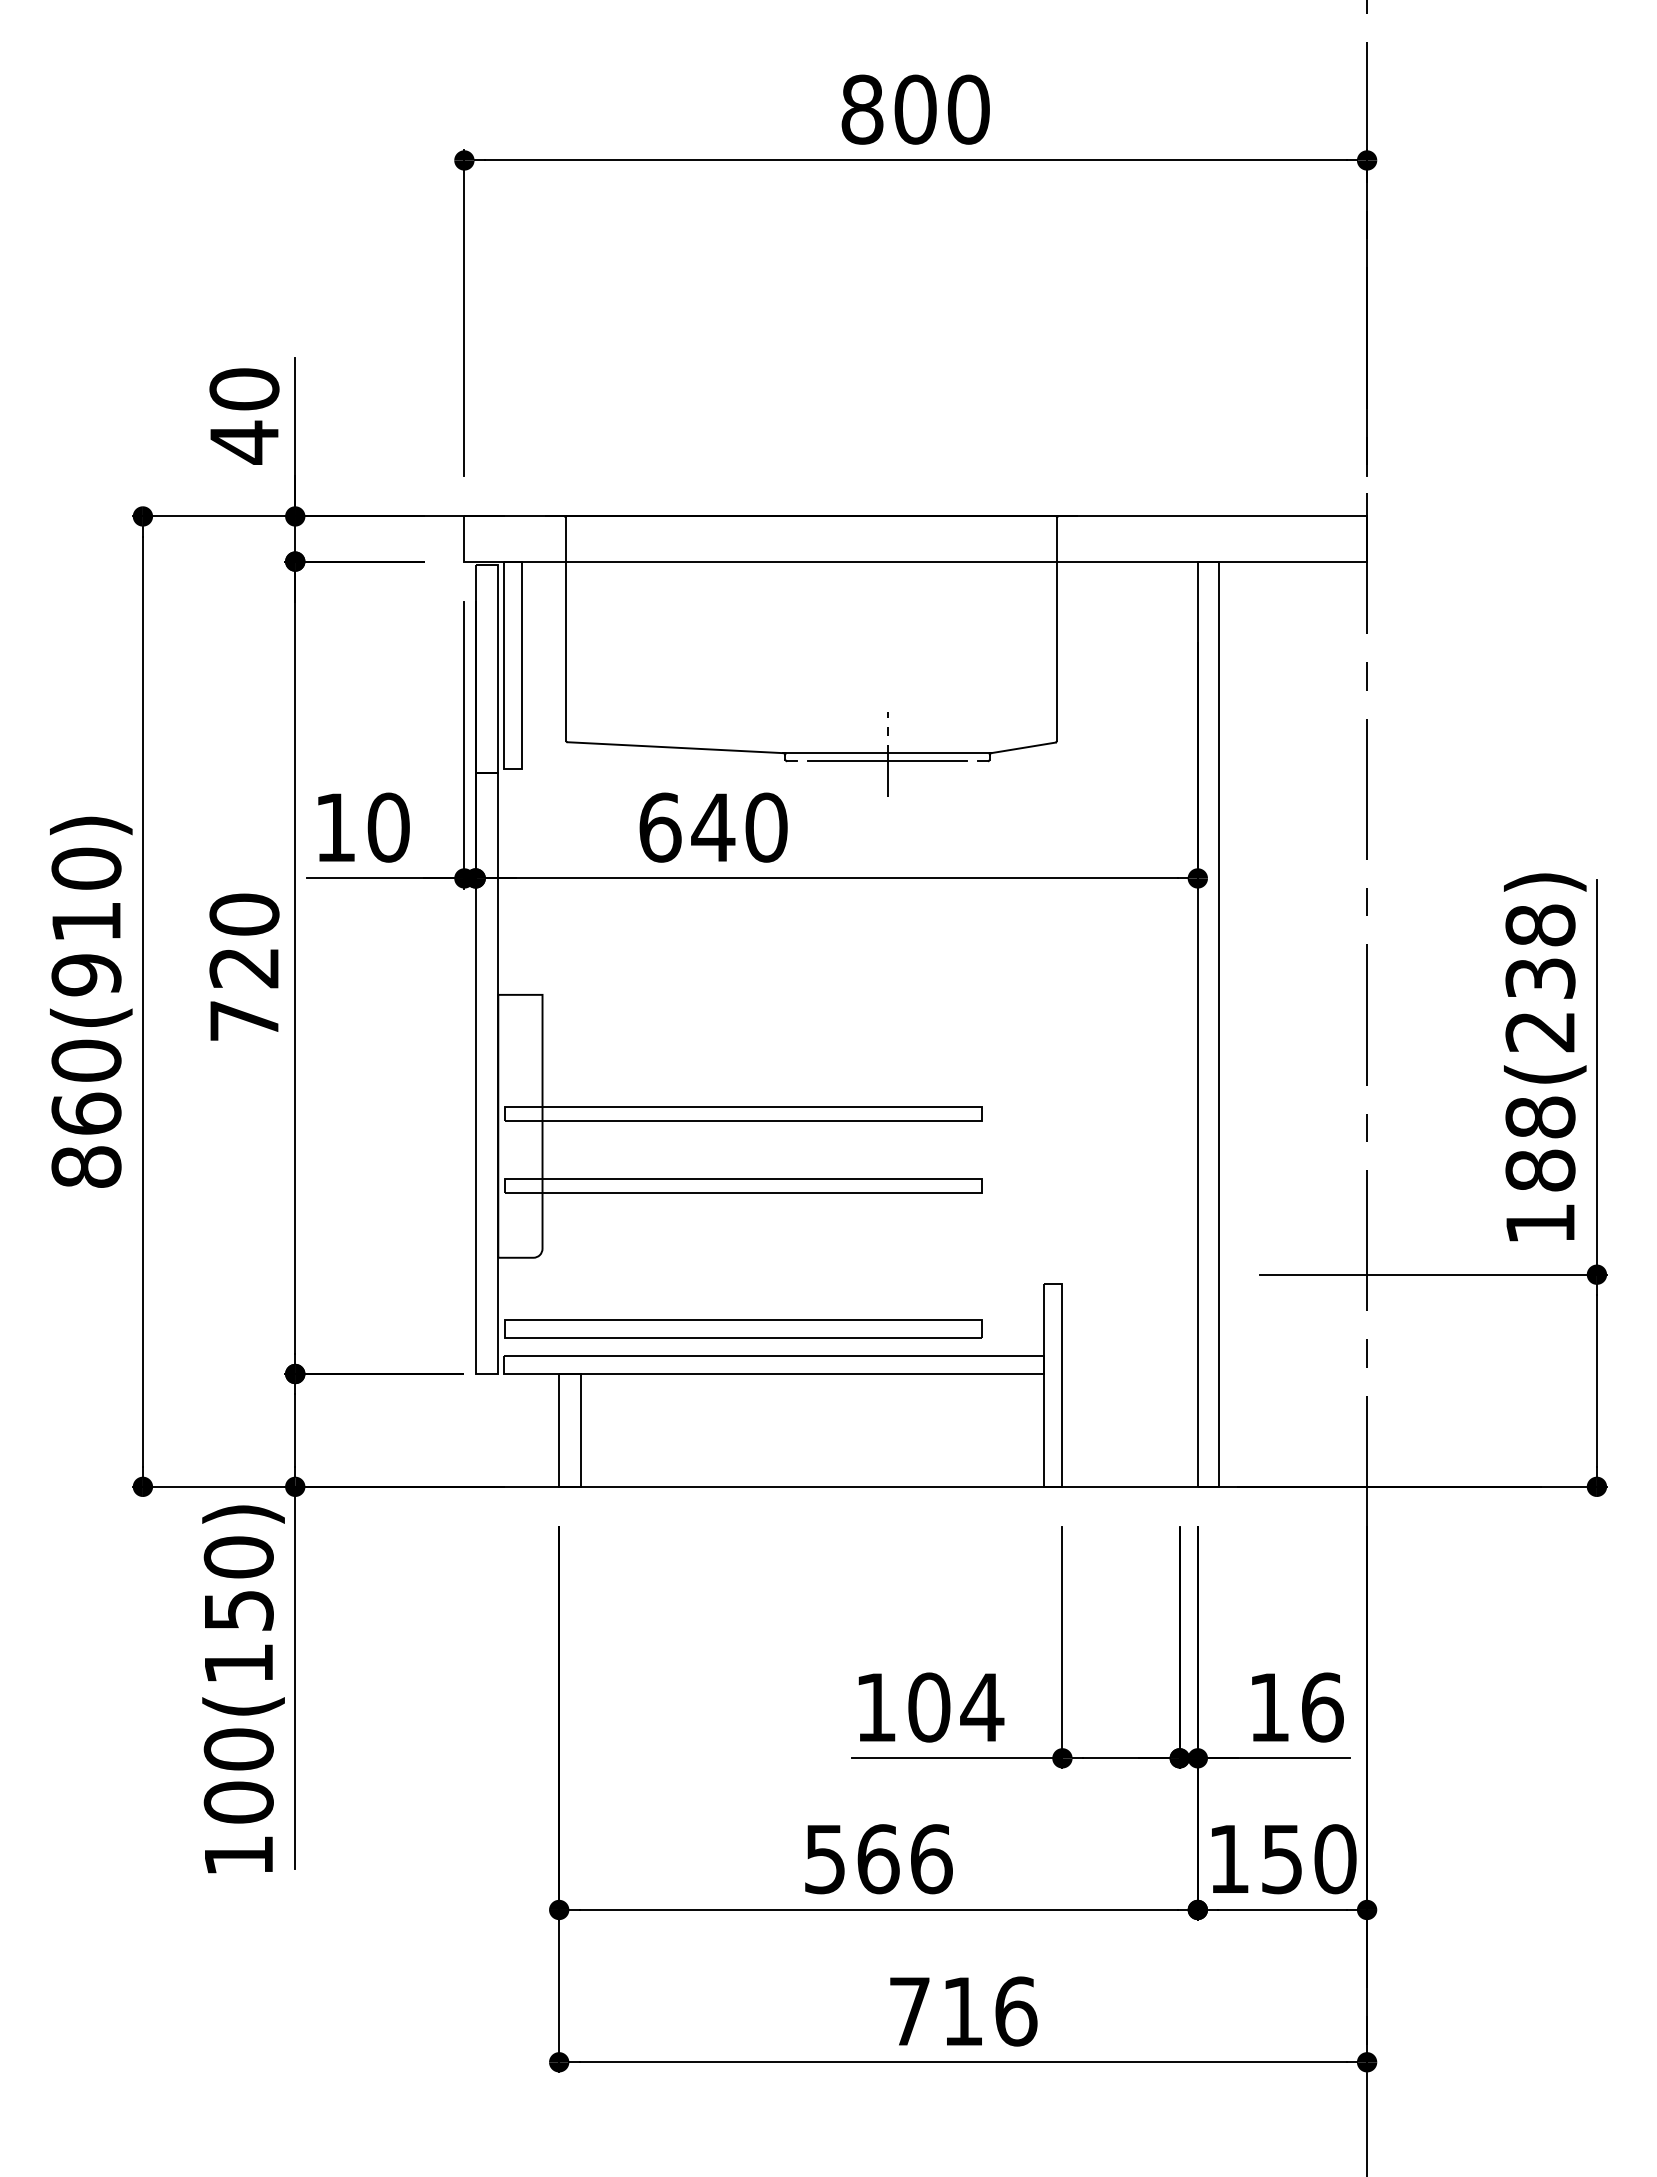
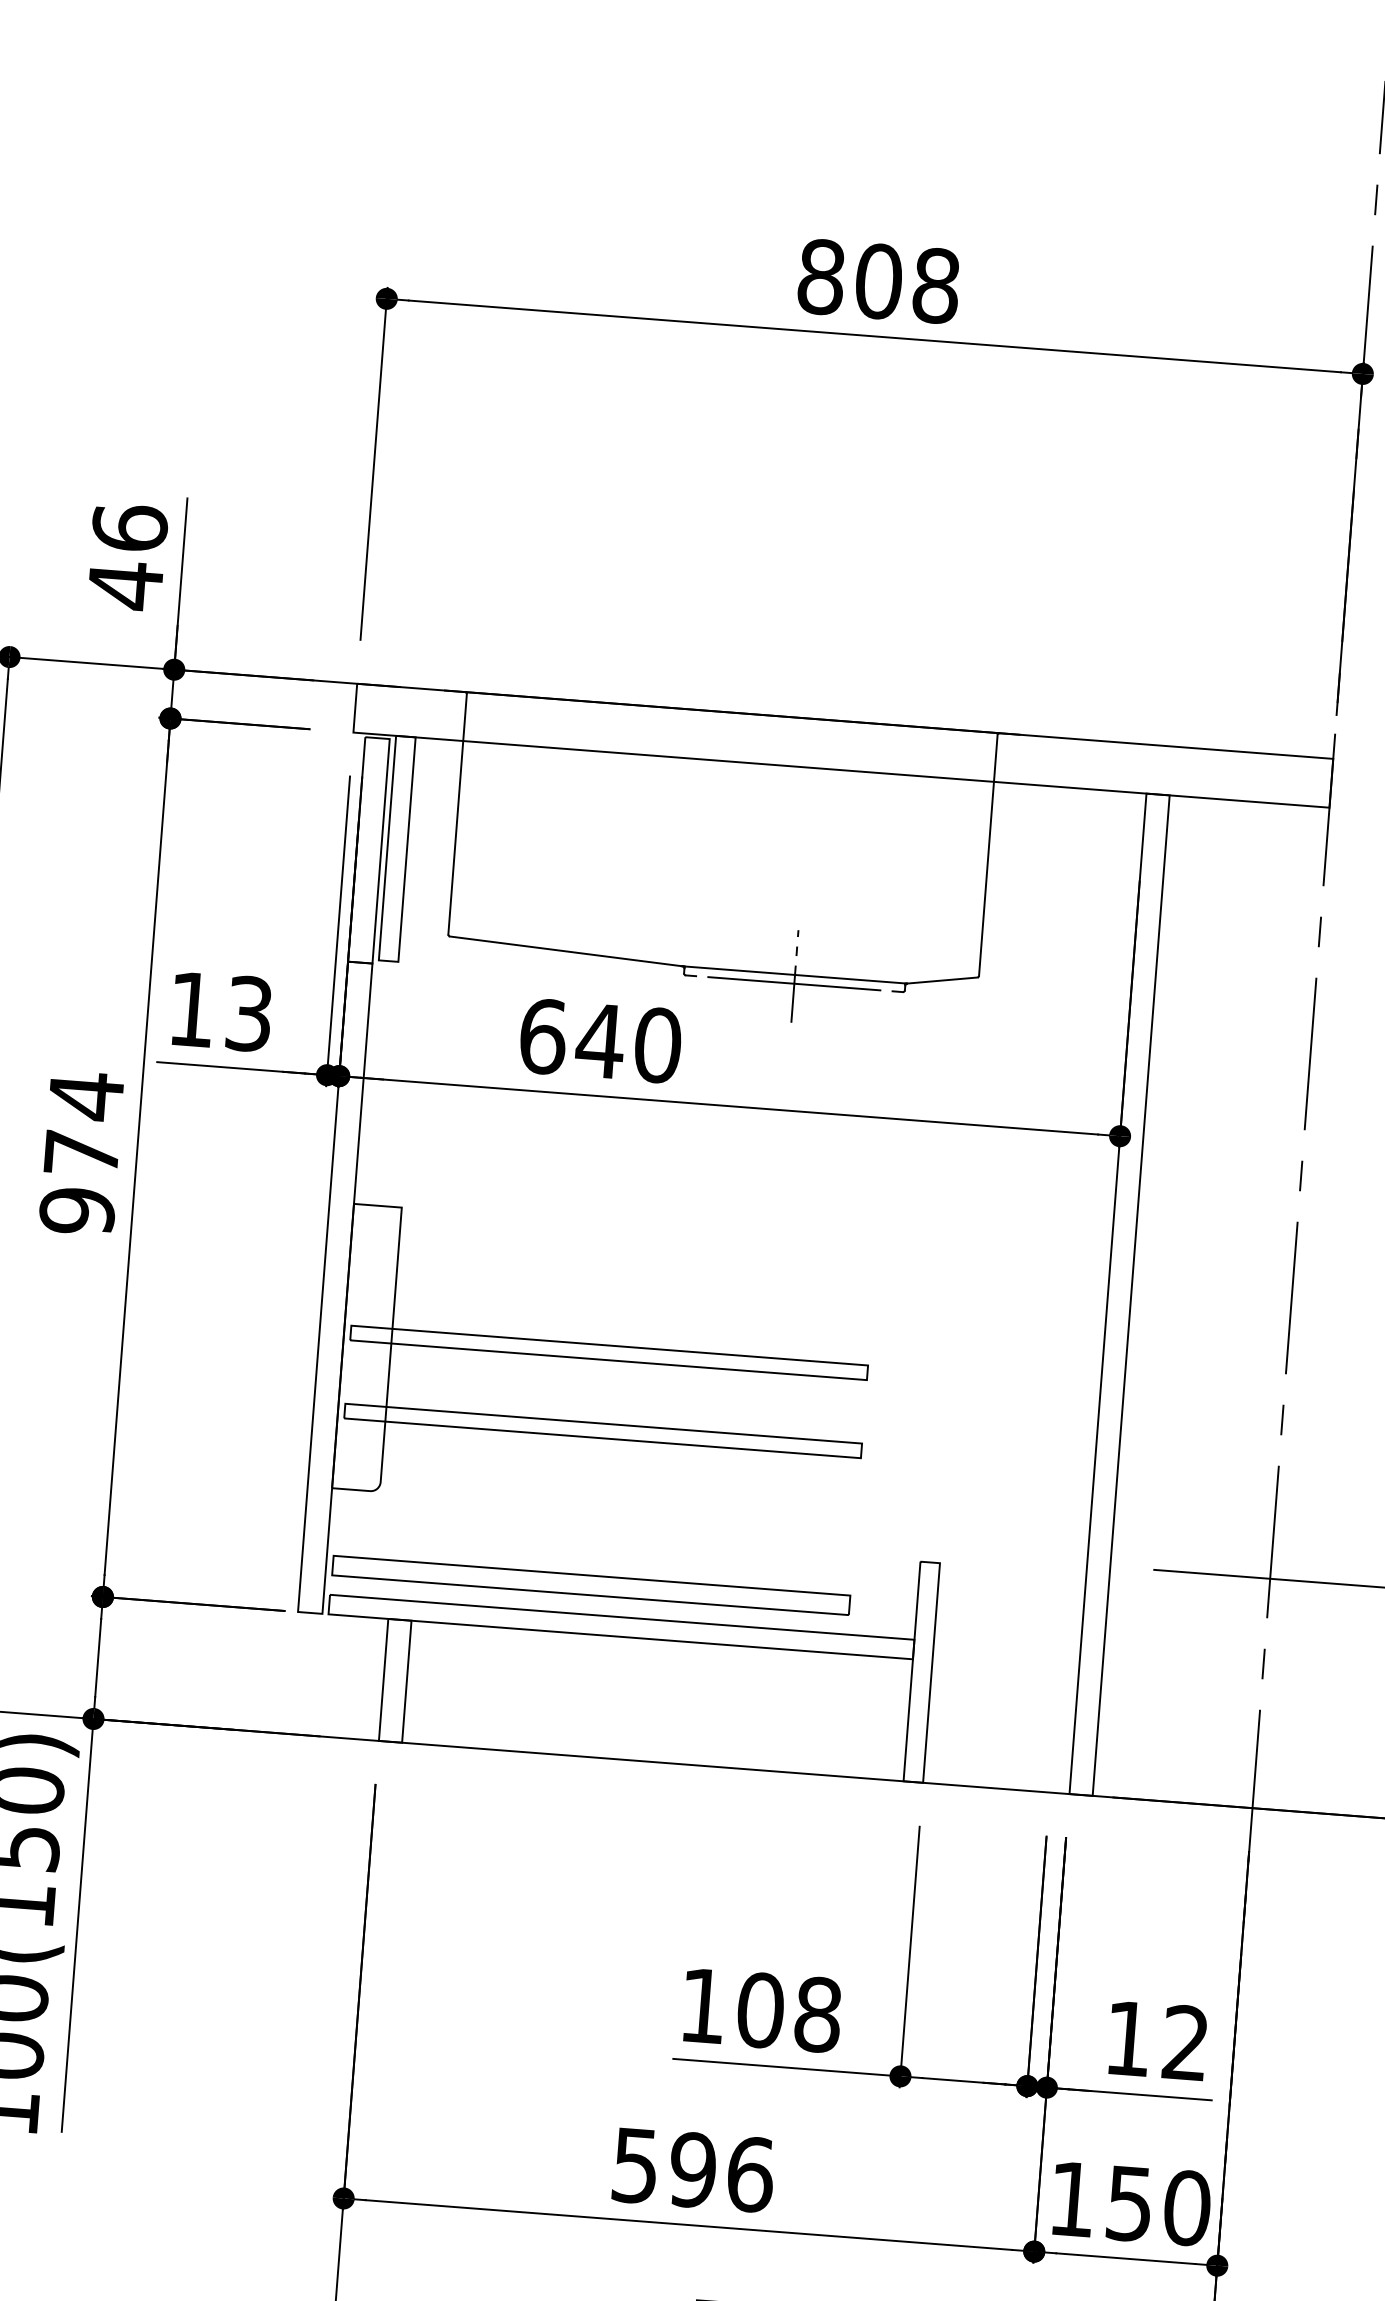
text: (968, 109) -> (936, 285), 800 -> 808
text: (244, 389) -> (129, 528), 40 -> 46
text: (388, 827) -> (249, 1013), 10 -> 13
text: (244, 967) -> (81, 1153), 720 -> 974
text: (982, 1707) -> (818, 2014), 104 -> 108
text: (1322, 1707) -> (1185, 2043), 16 -> 12
text: (878, 1859) -> (693, 2170), 566 -> 596

